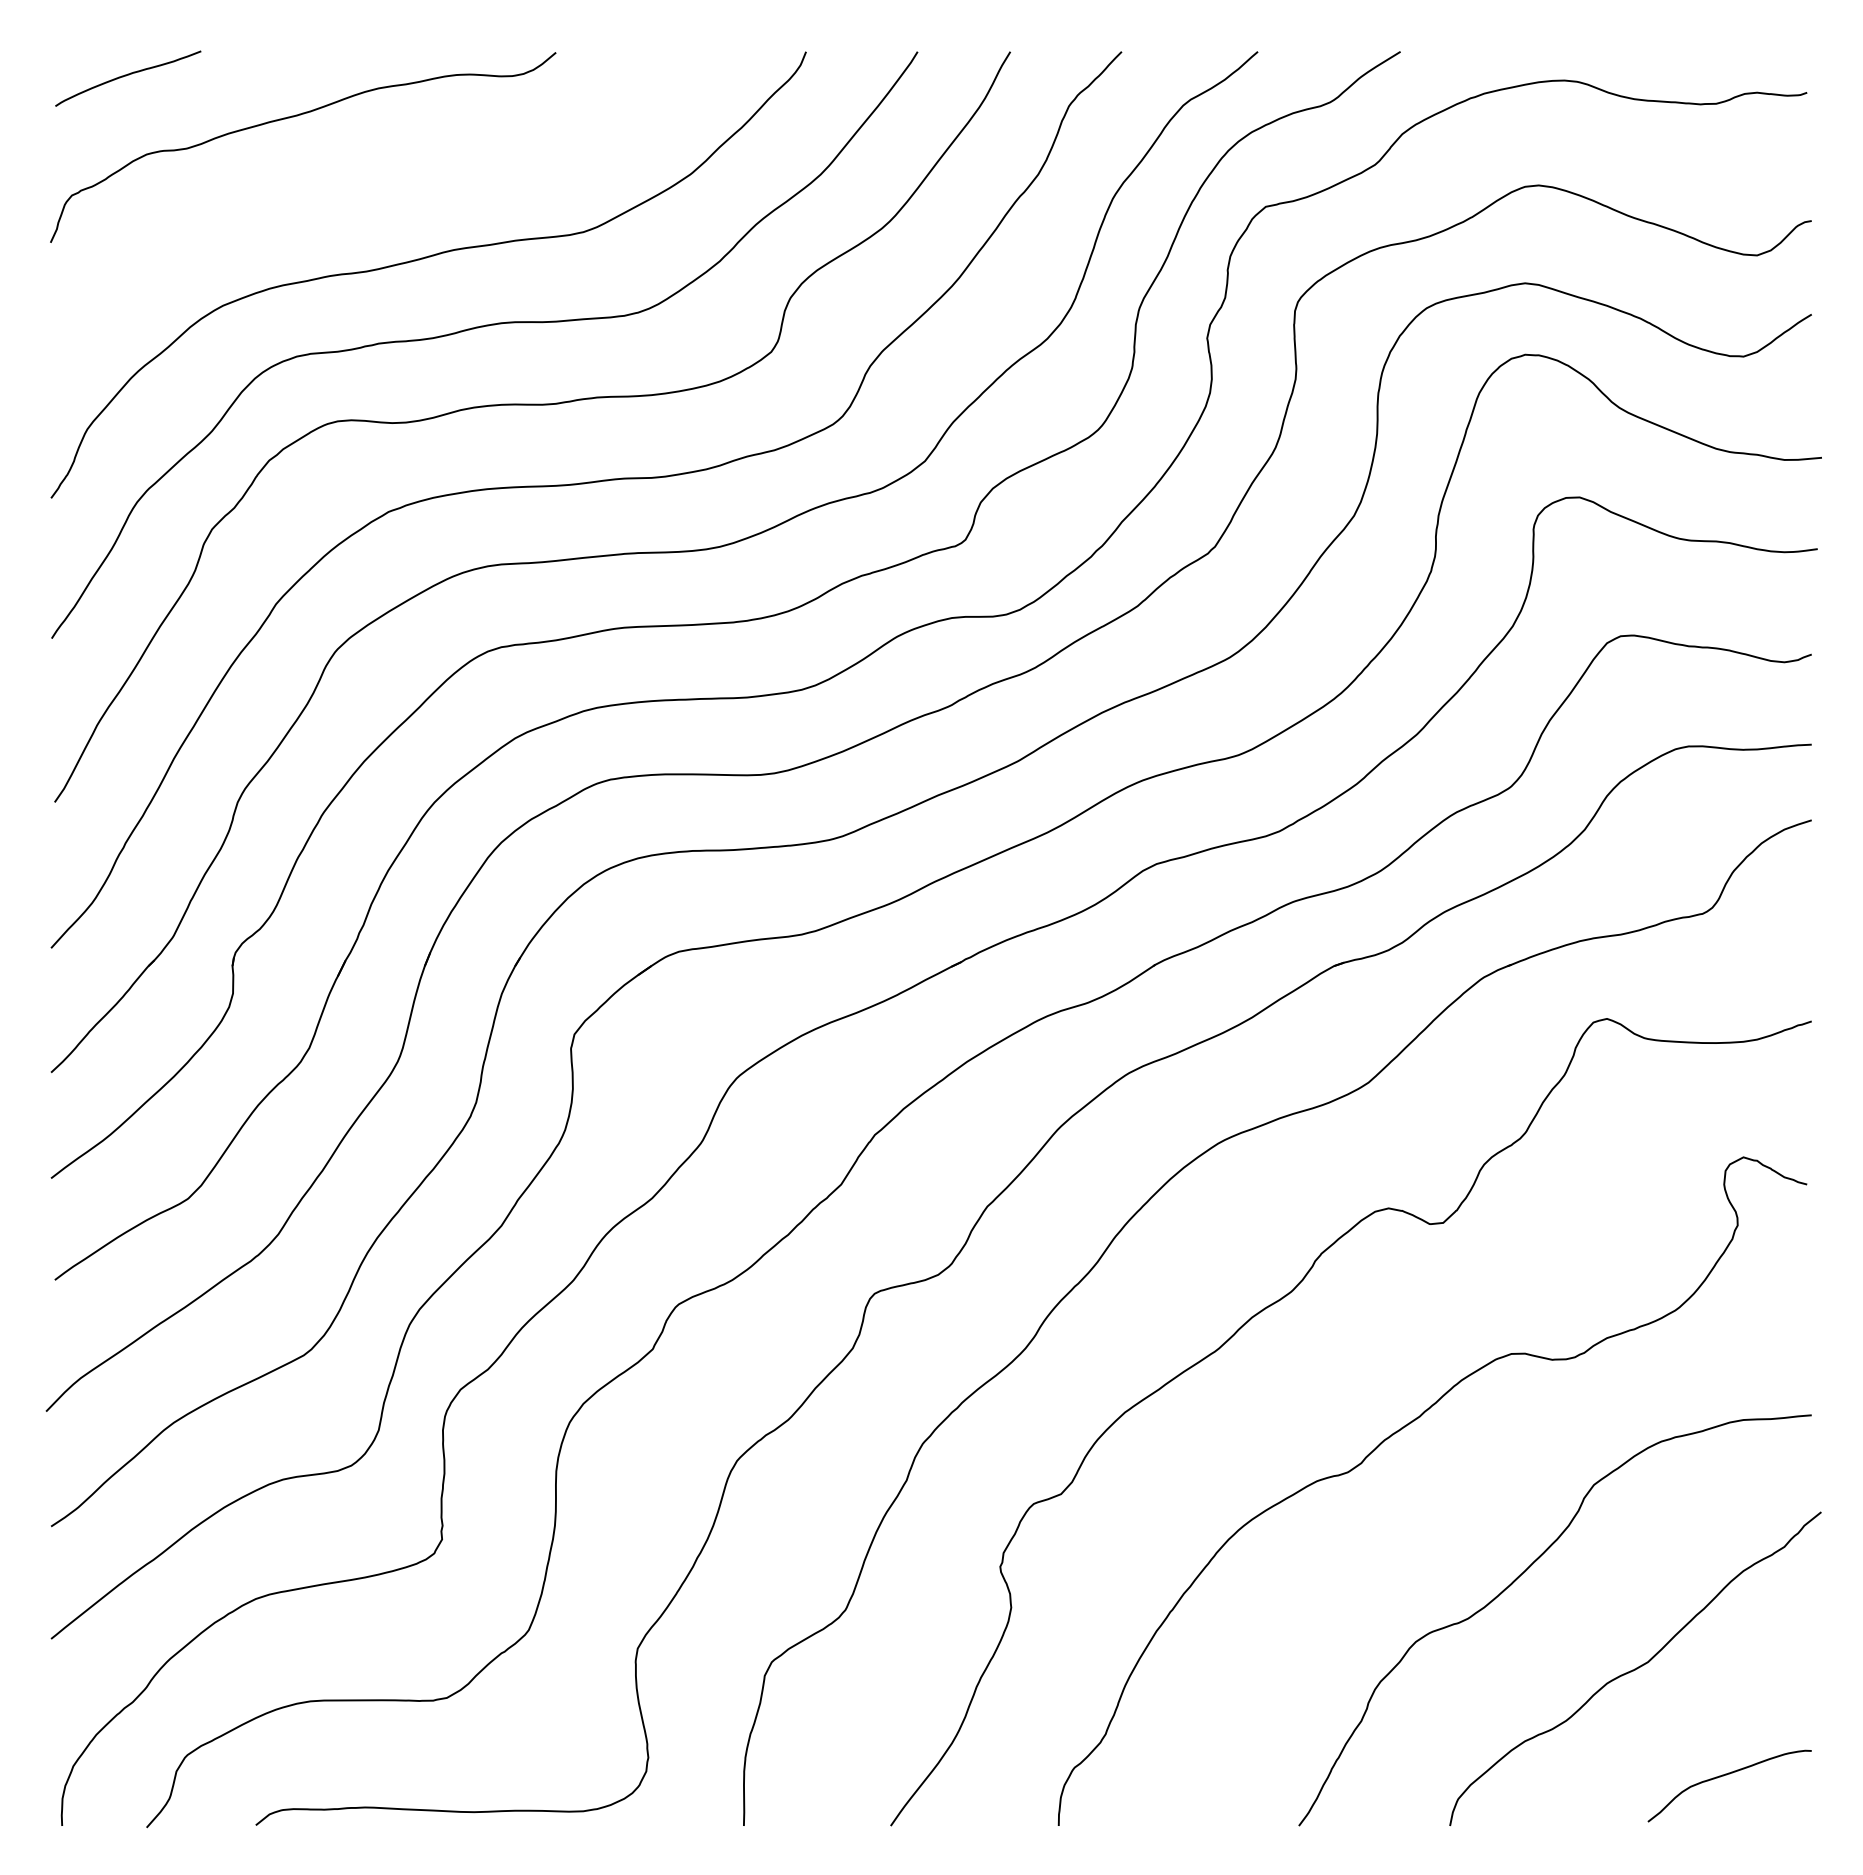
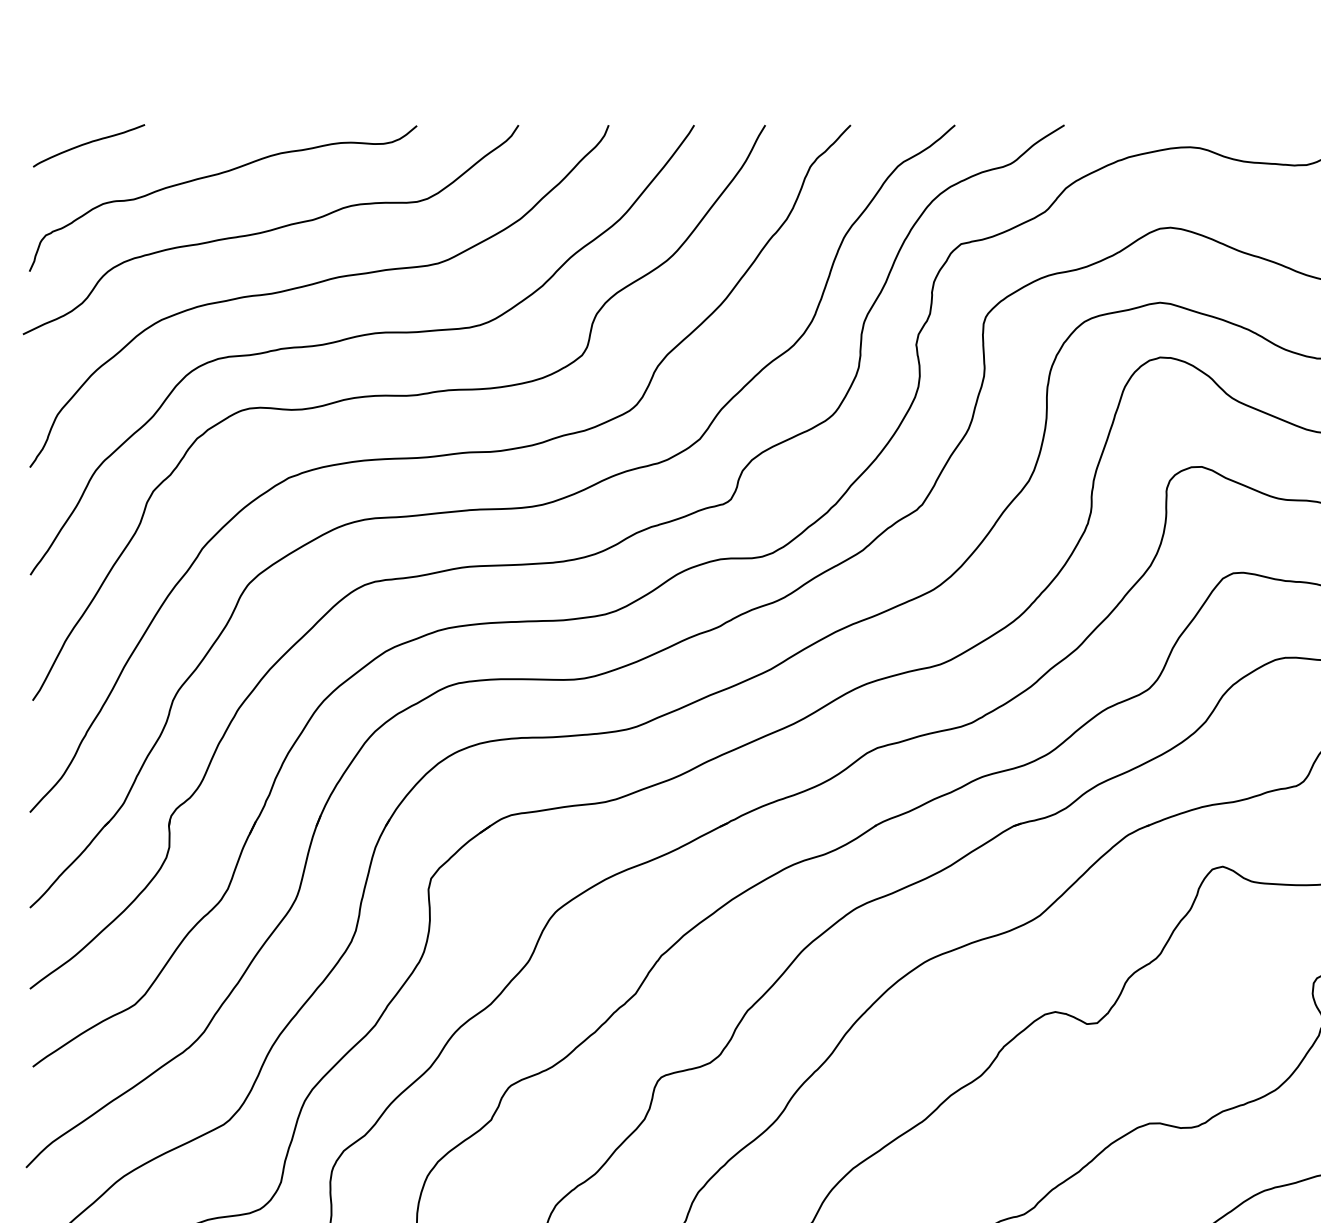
curve: (365, 188) -> (270, 230), added

